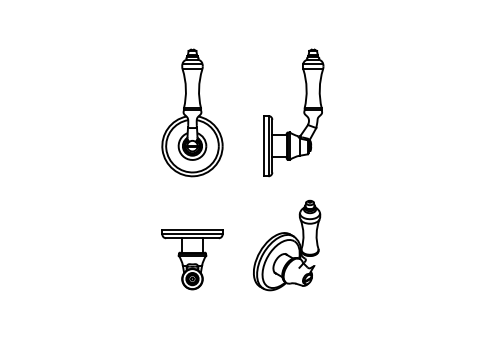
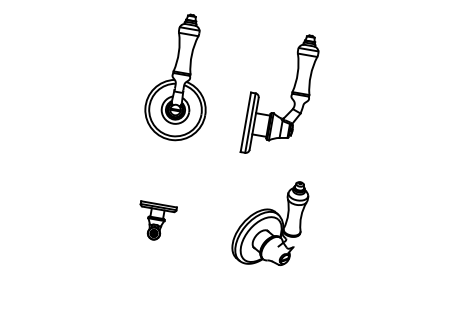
part: (287, 245) -> (270, 222), moved
part: (192, 259) -> (156, 221), size x0.6

